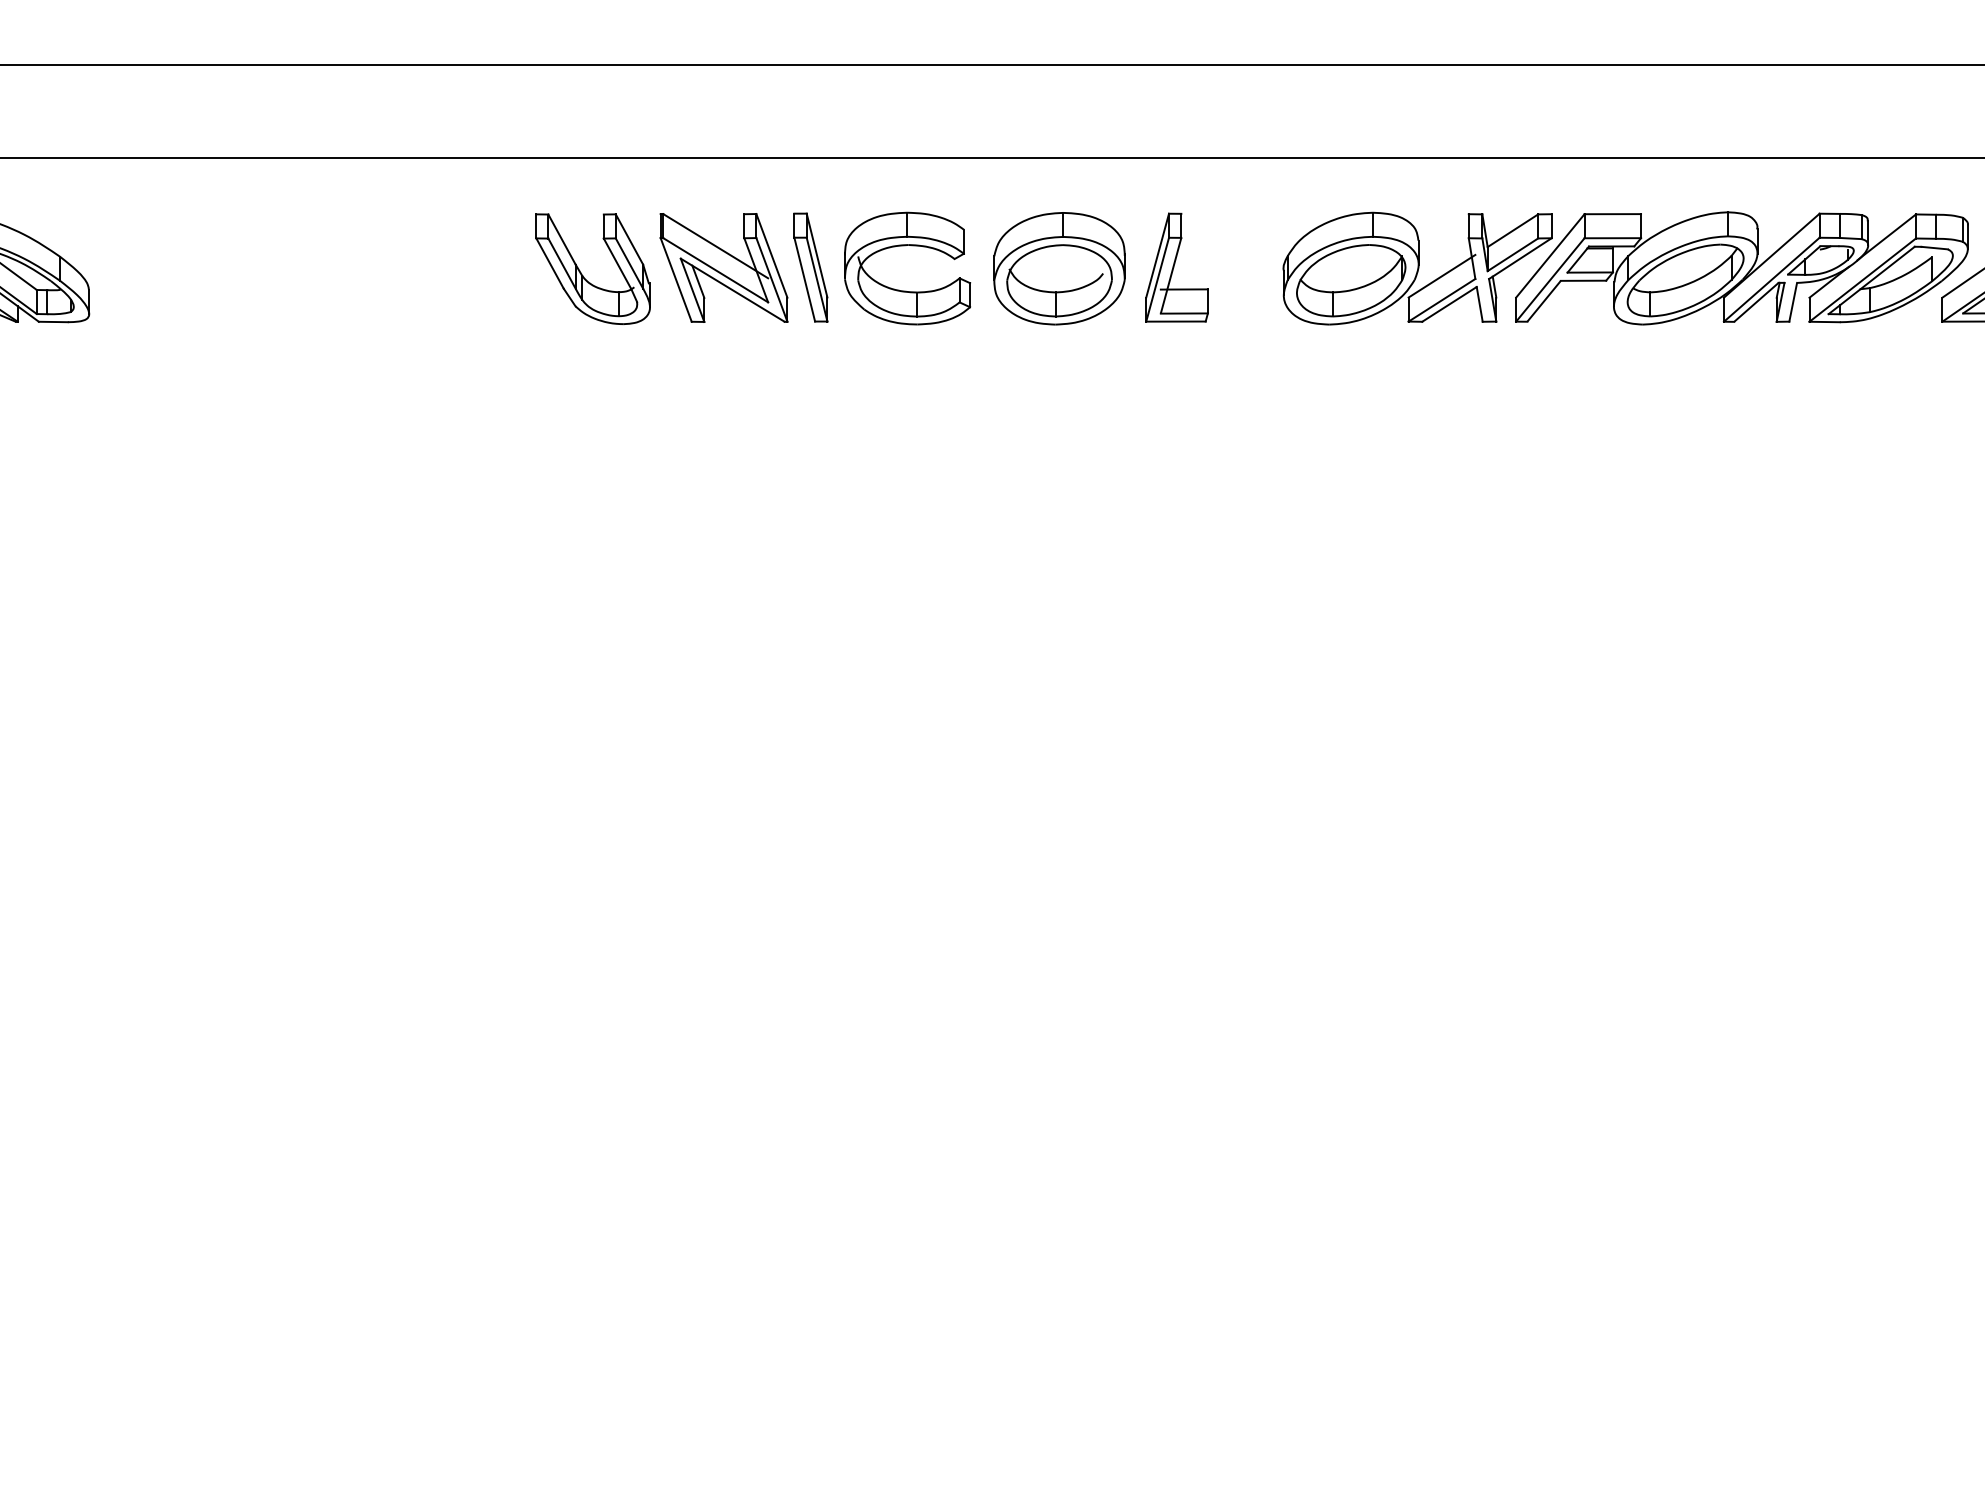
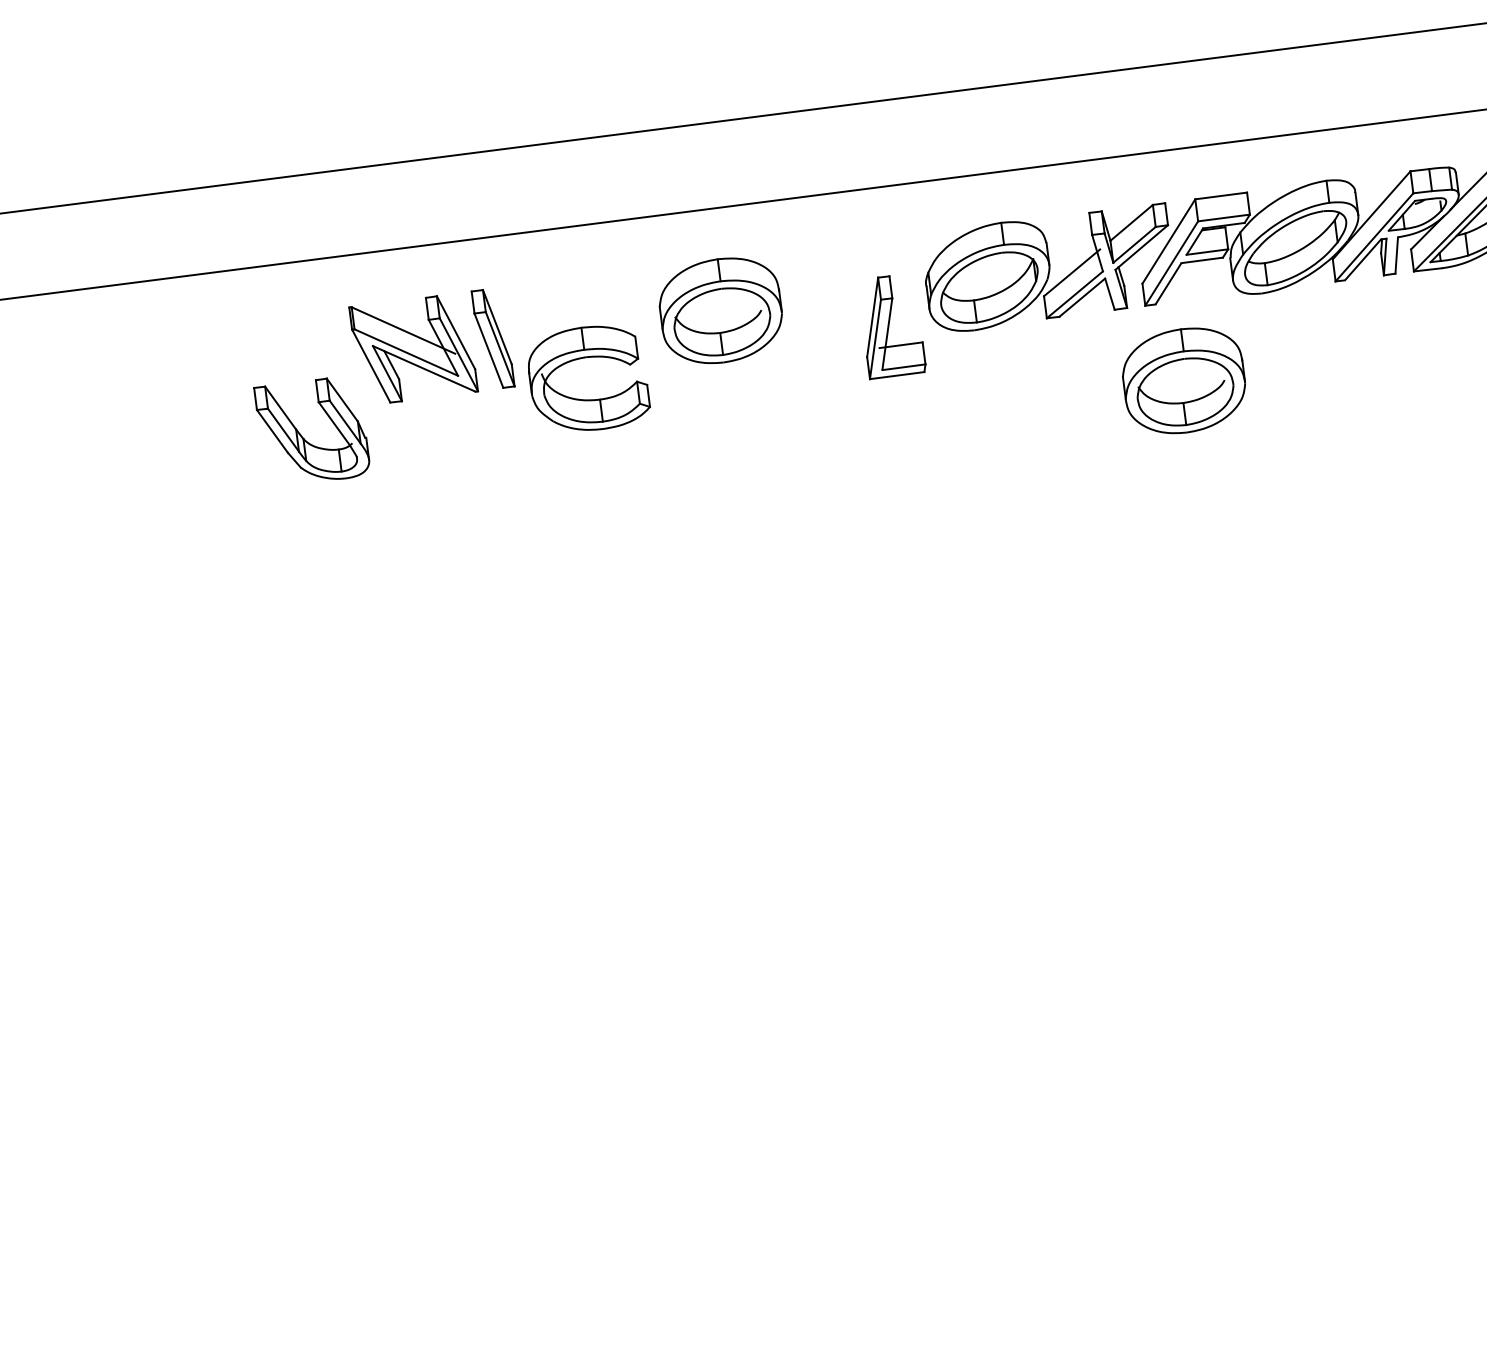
part: (1176, 267) -> (891, 326), moved
part: (583, 275) -> (304, 438), moved
part: (906, 290) -> (589, 399), moved
part: (1547, 407) -> (1184, 380), added

